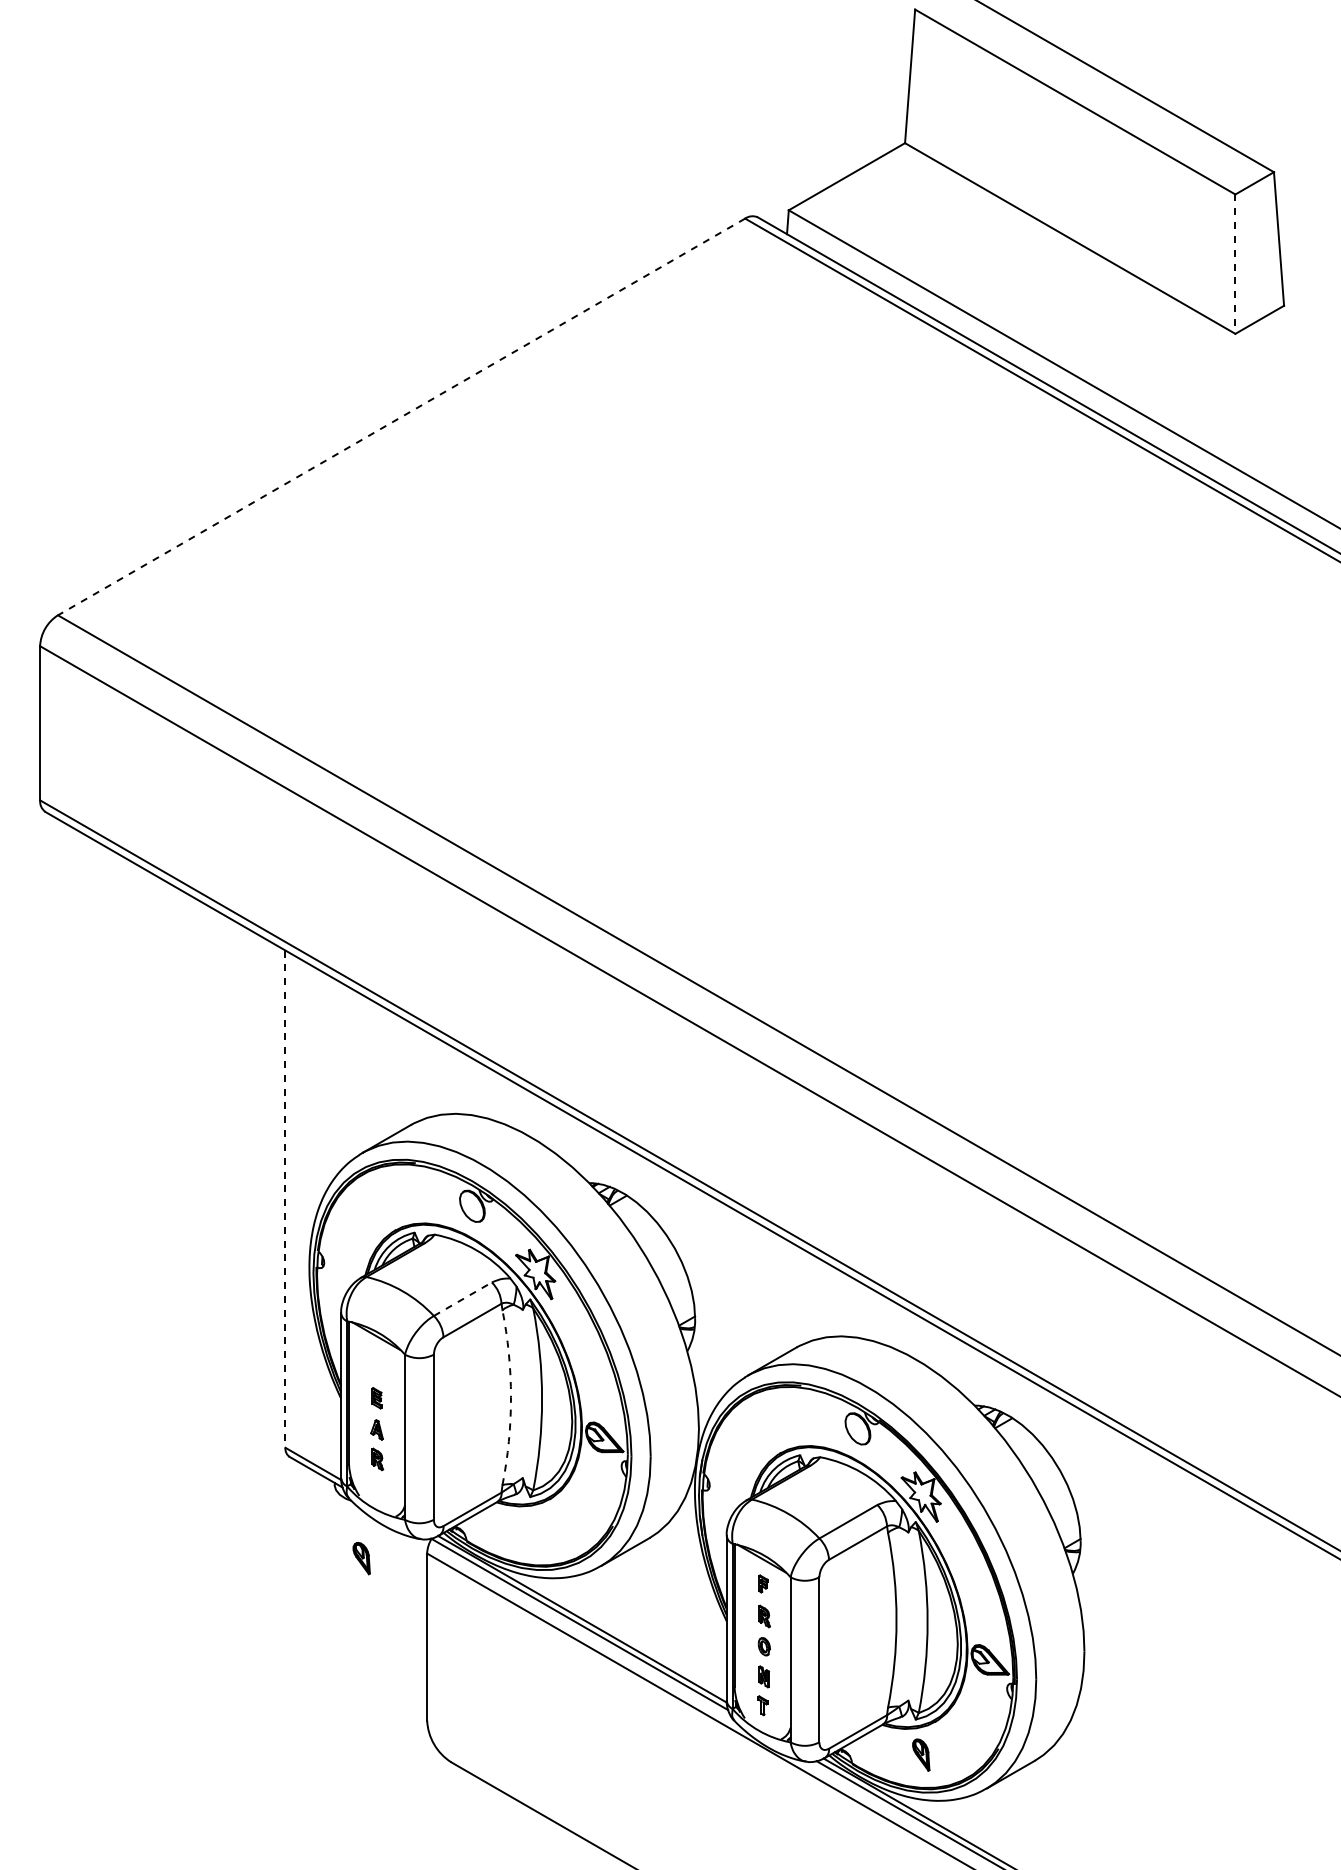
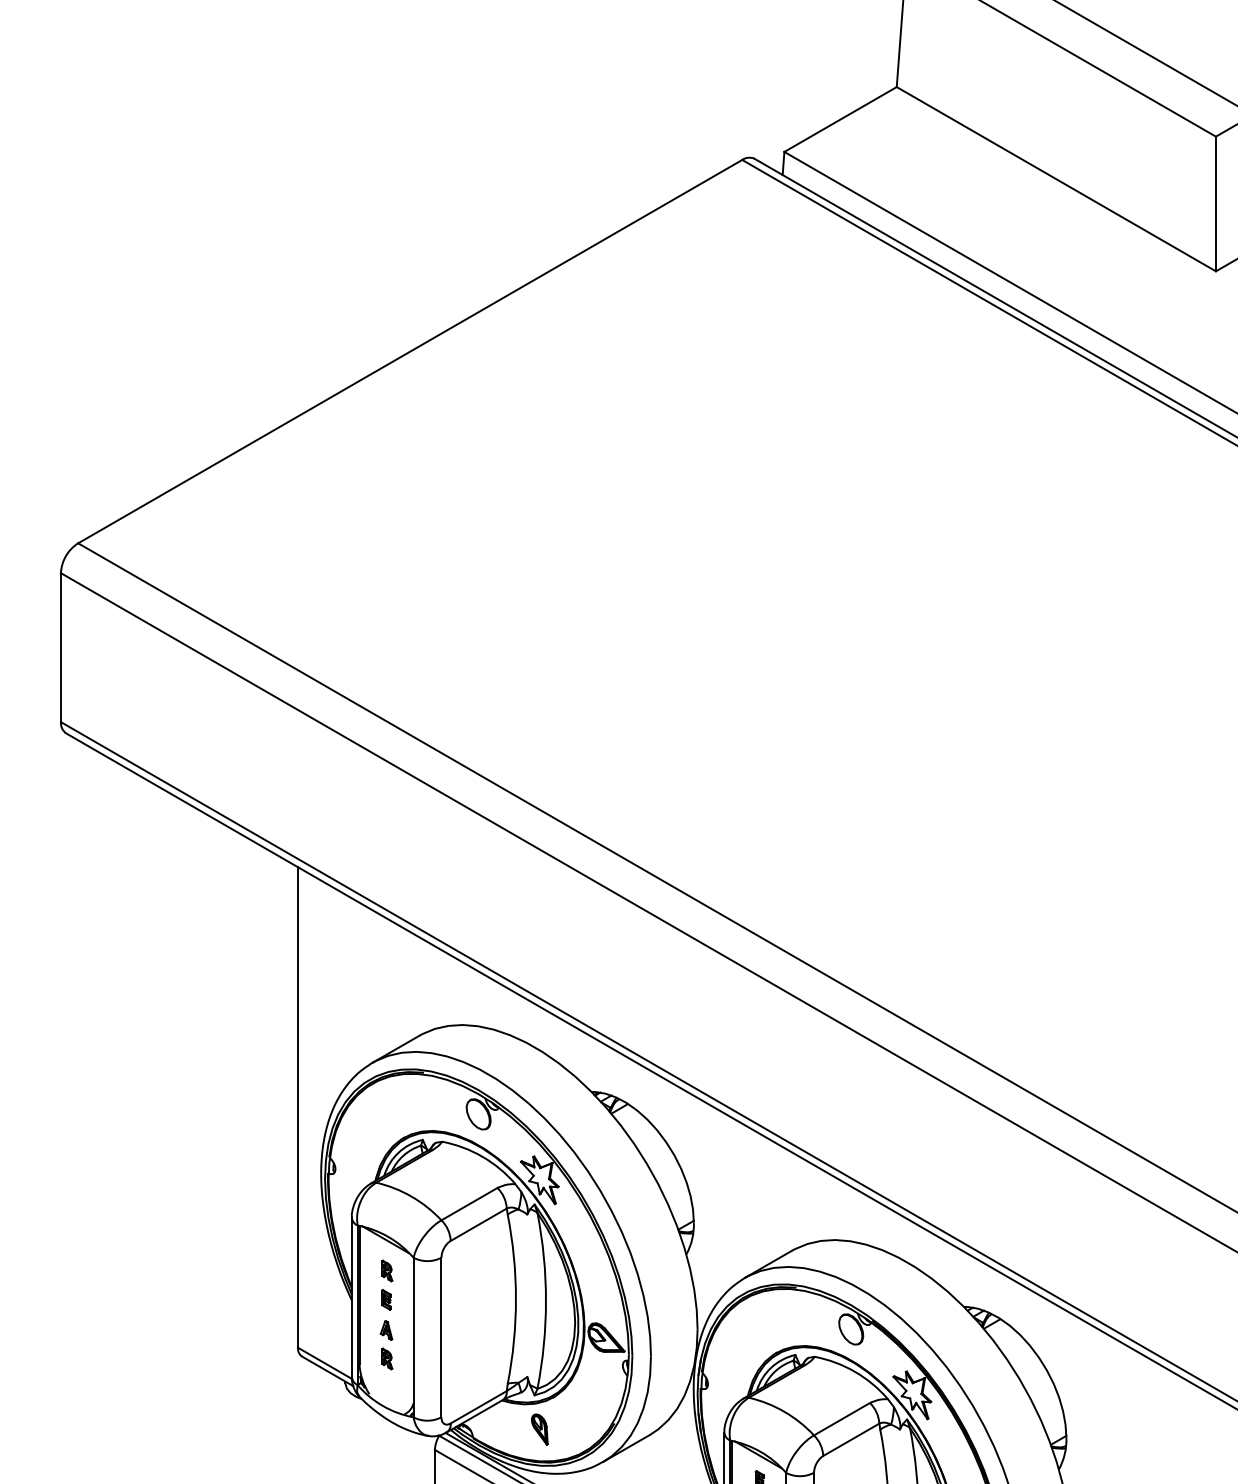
line: (1235, 264) -> (1216, 204), dashed -> solid
line: (401, 416) -> (410, 351), dashed -> solid
line: (285, 1199) -> (298, 1107), dashed -> solid
line: (463, 1298) -> (470, 1203), dashed -> solid
part: (377, 1367) -> (386, 1270), added
arc: (511, 1397) -> (516, 1299), dashed -> solid
part: (361, 1558) -> (539, 1429), moved

